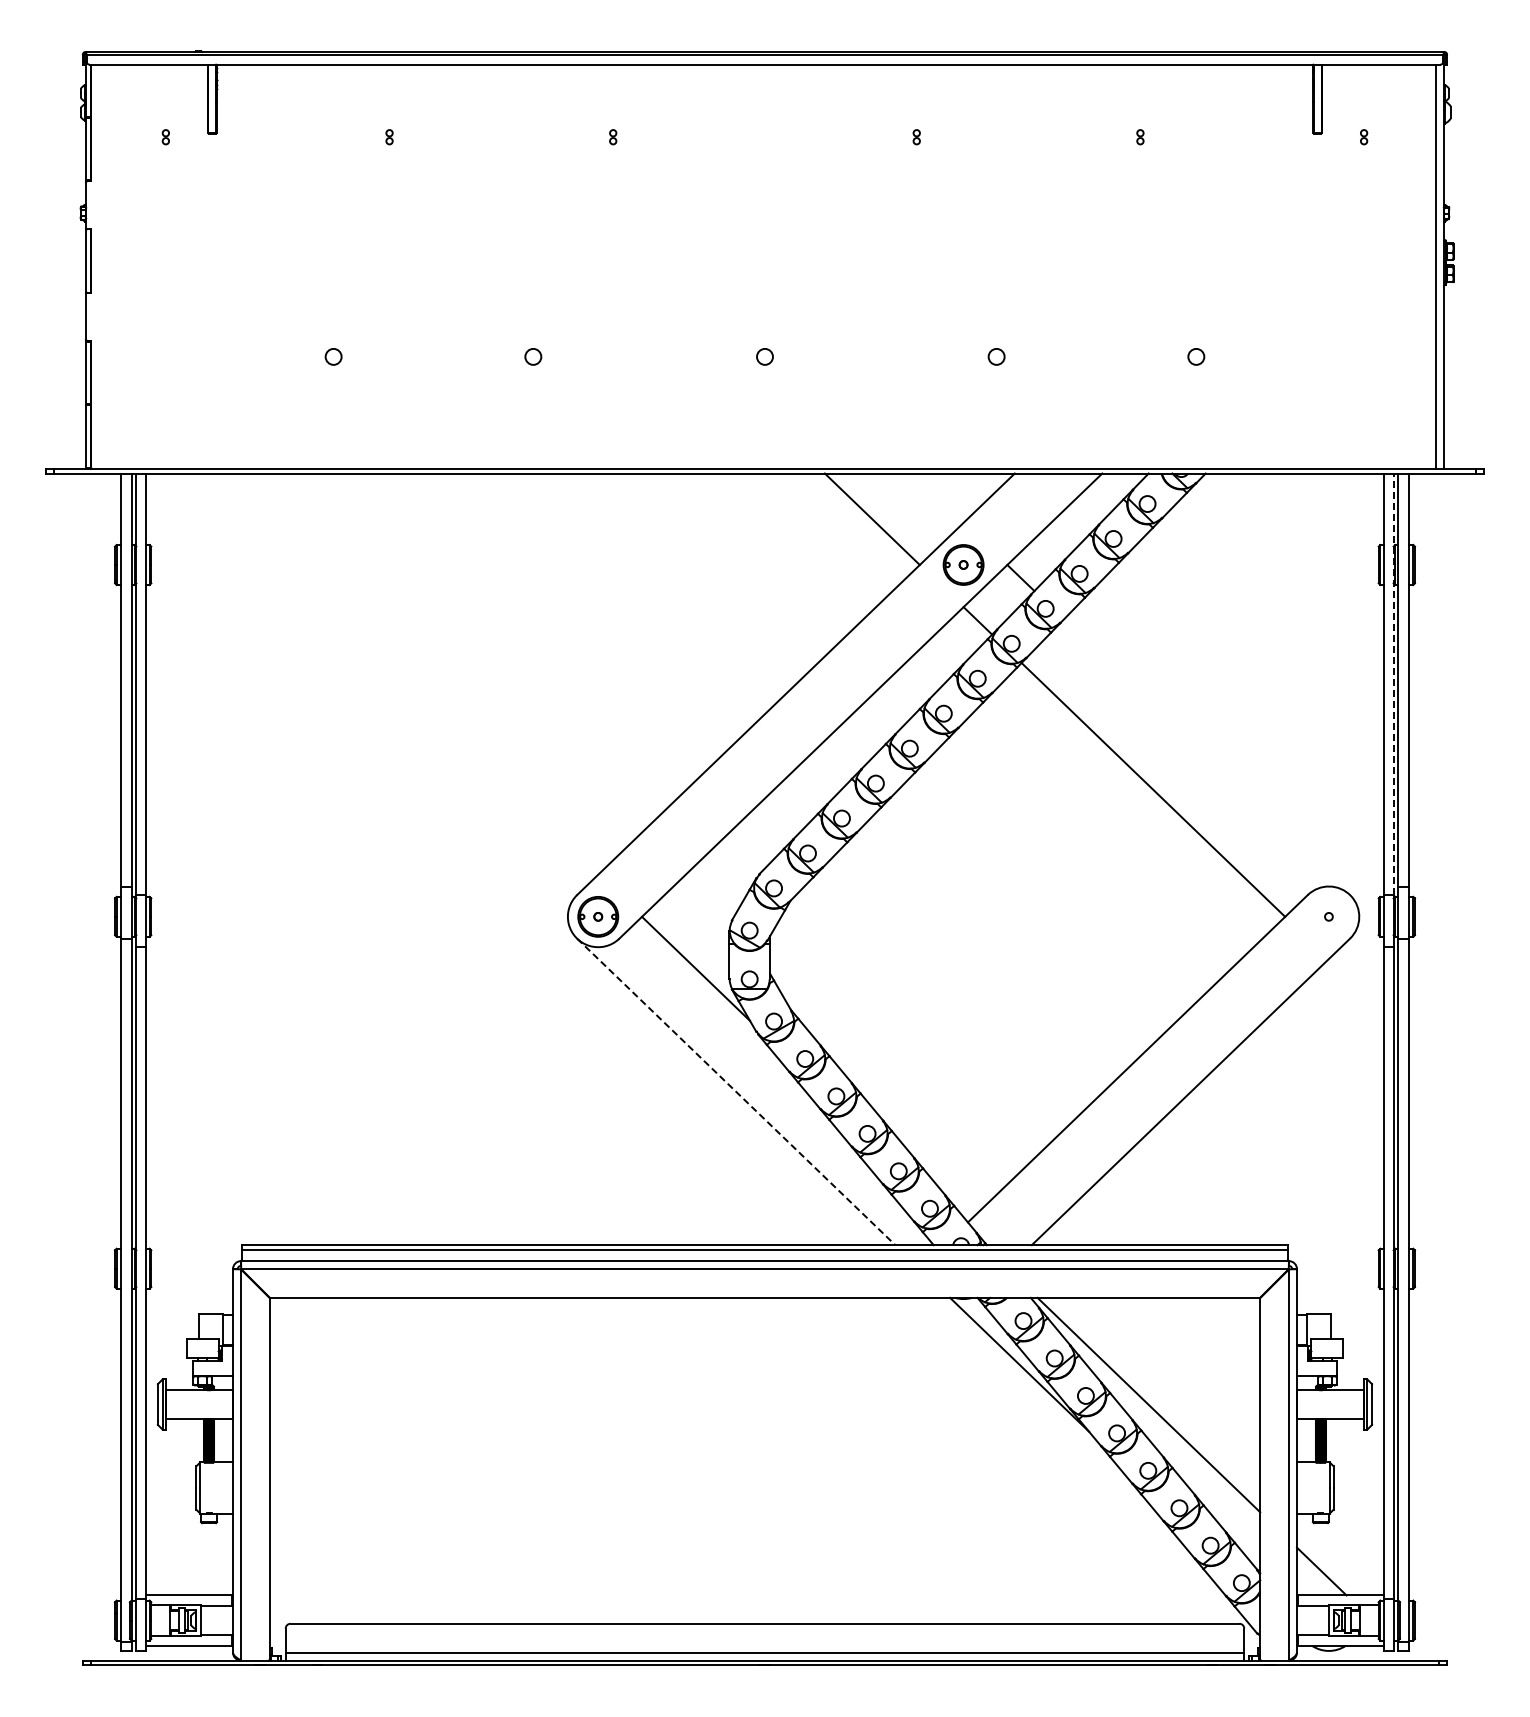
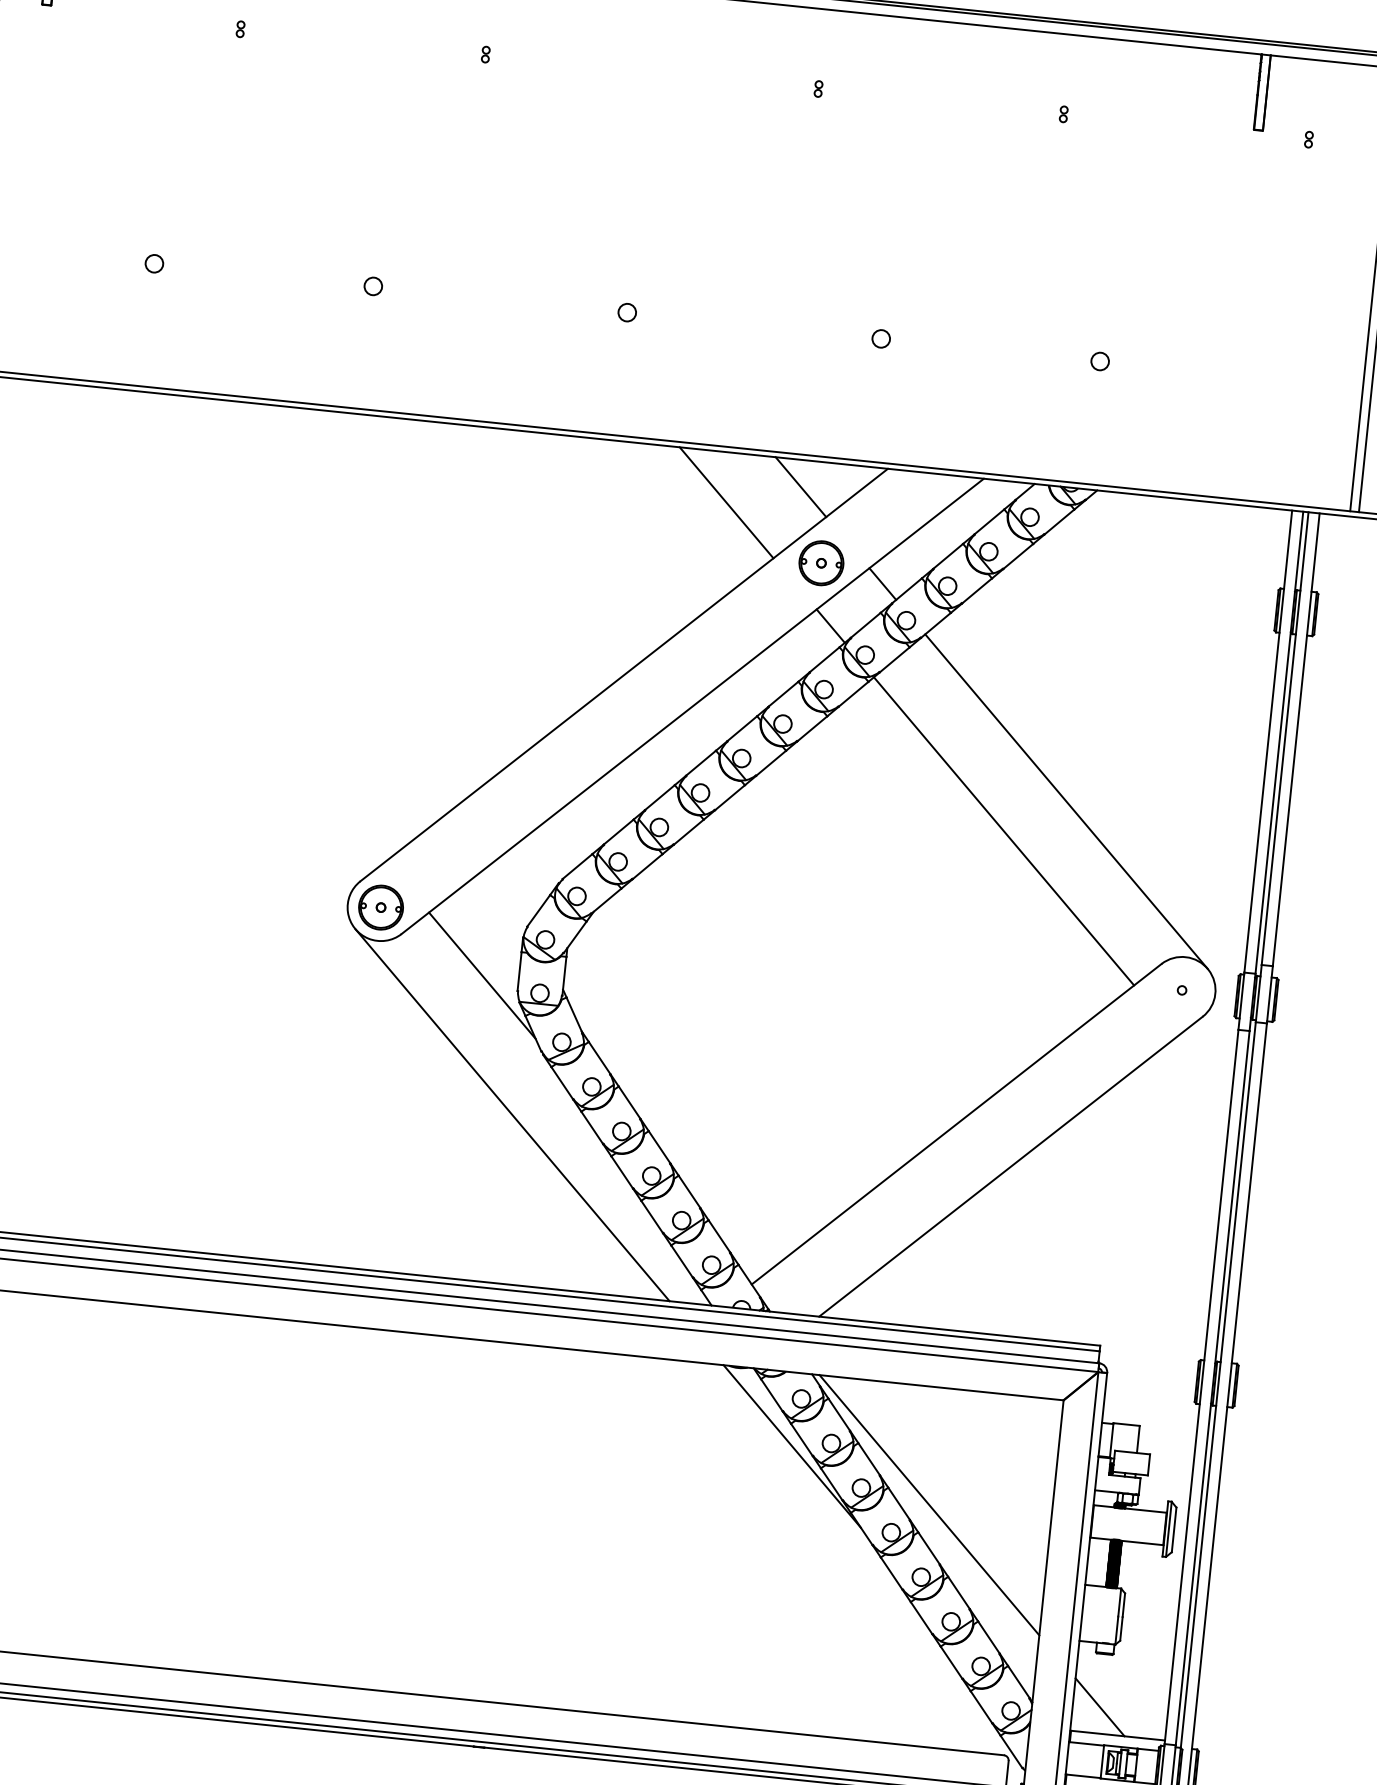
line: (937, 497) -> (800, 486), added
line: (1393, 684) -> (1279, 742), dashed -> solid
line: (1206, 756) -> (1066, 800), added
line: (736, 1091) -> (512, 1114), dashed -> solid

